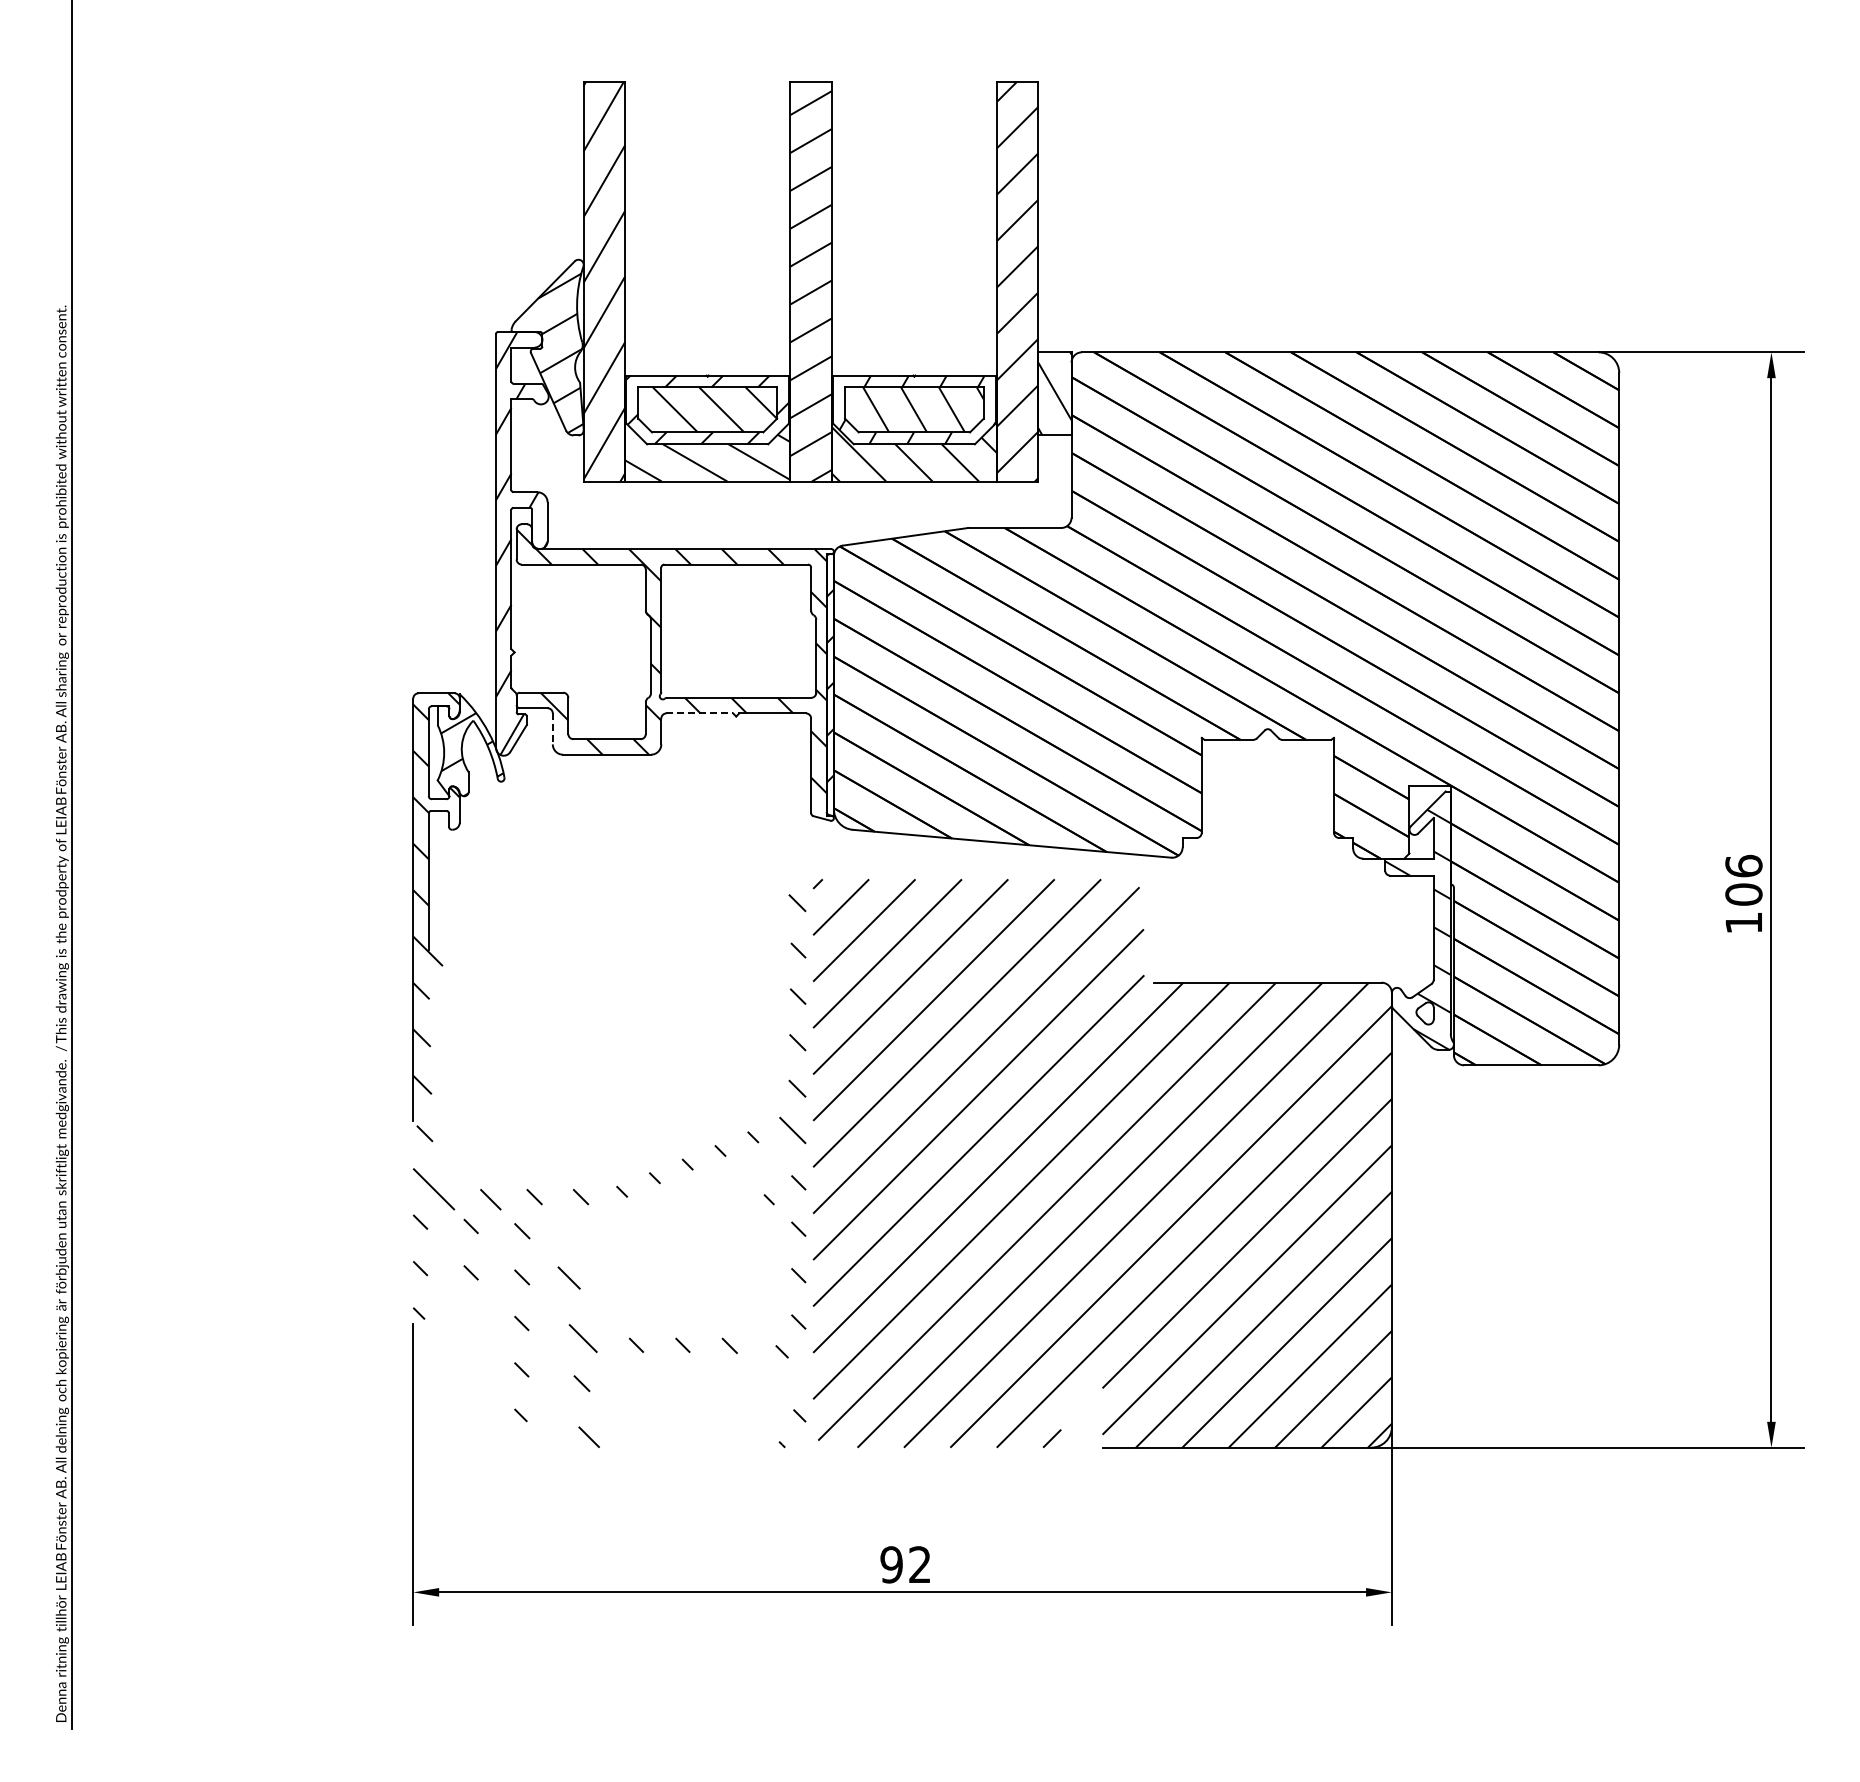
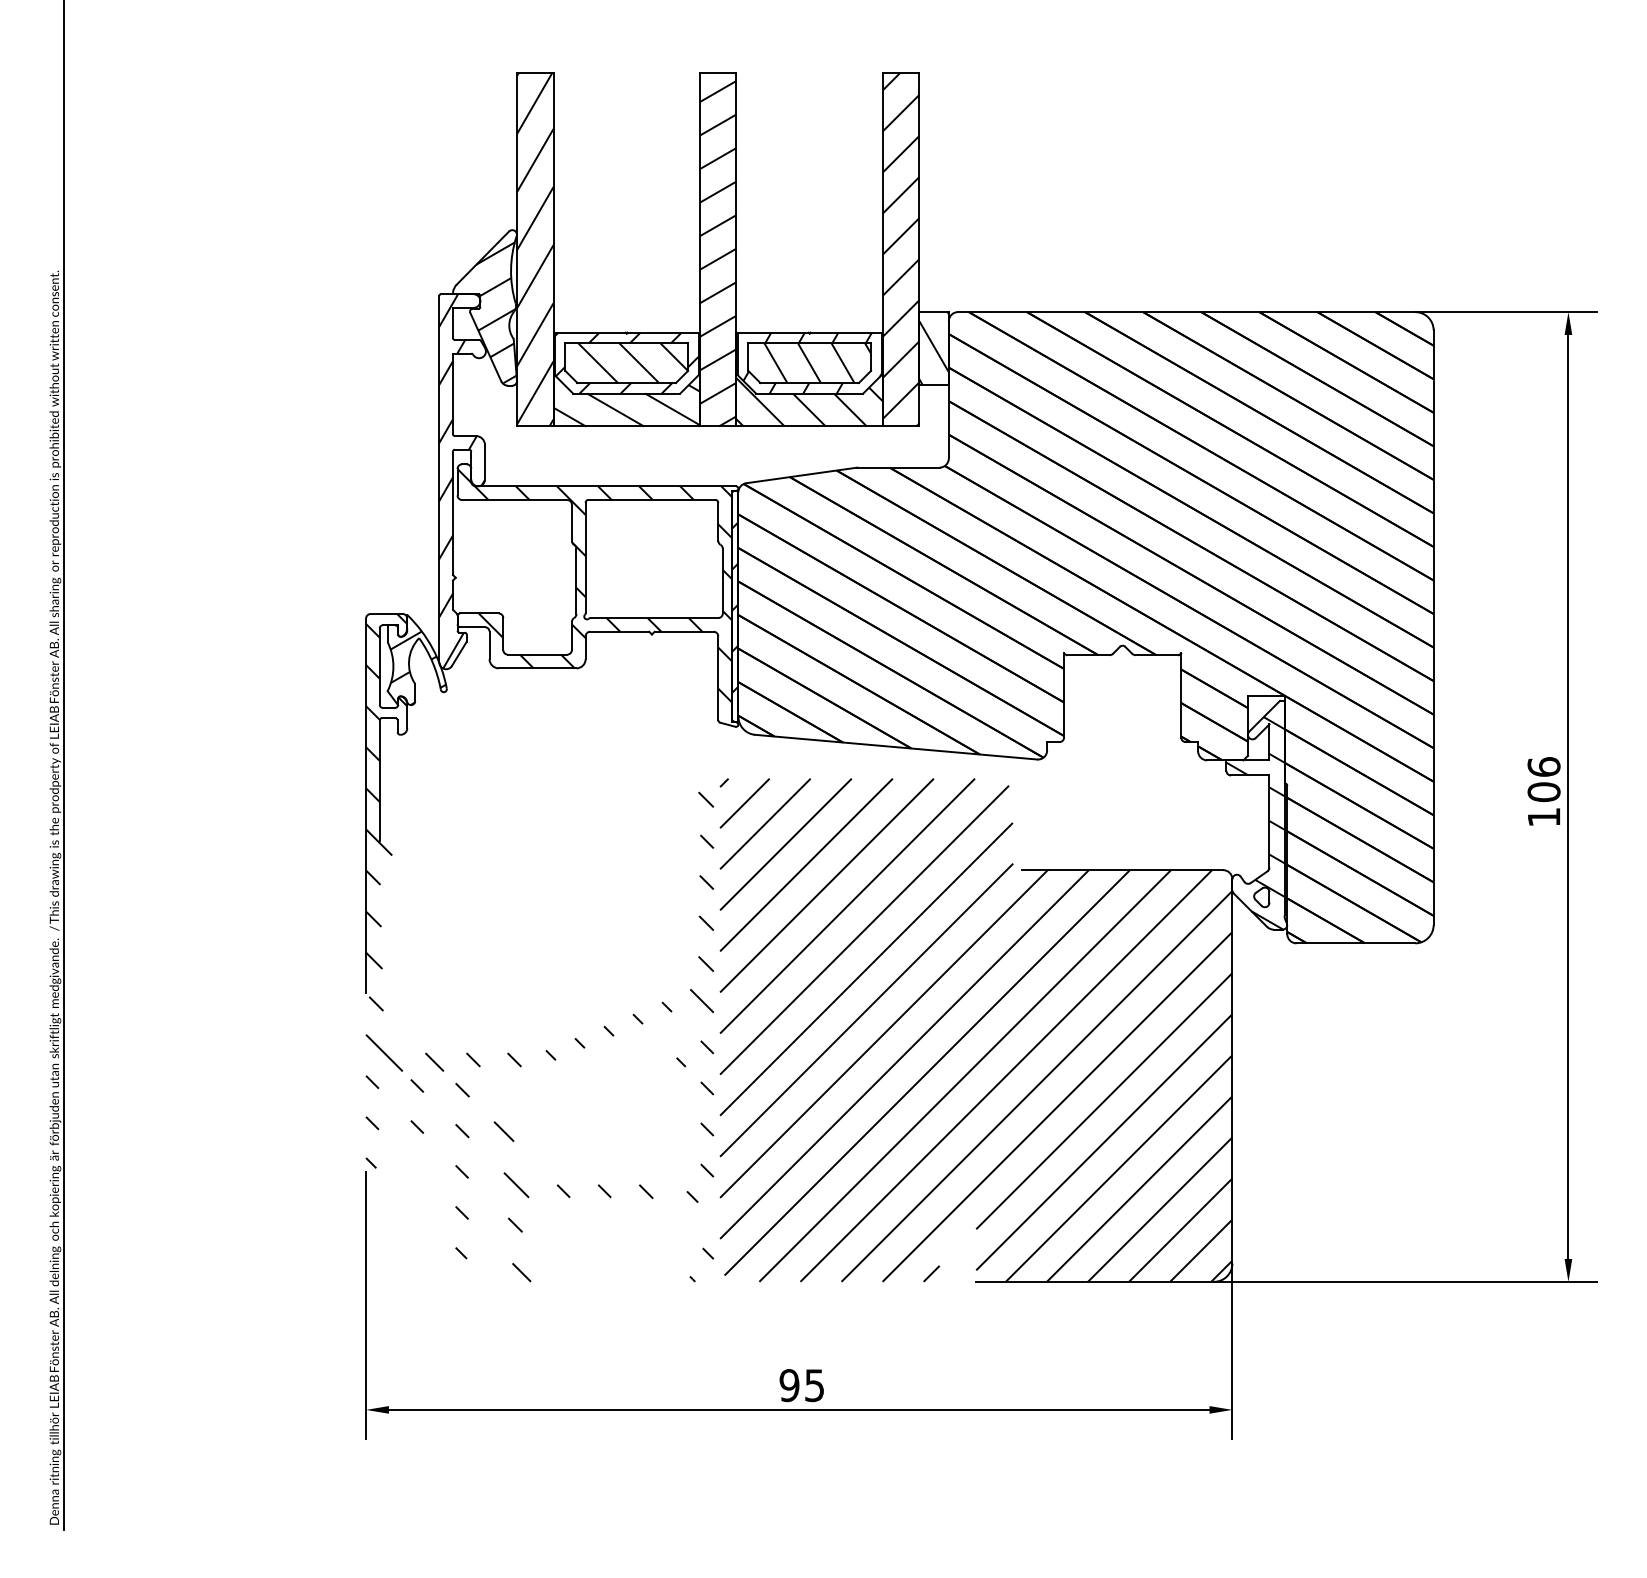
line: (700, 713) -> (620, 631), dashed -> solid
line: (552, 728) -> (489, 645), dashed -> solid
text: (919, 1564) -> (814, 1385), 92 -> 95

